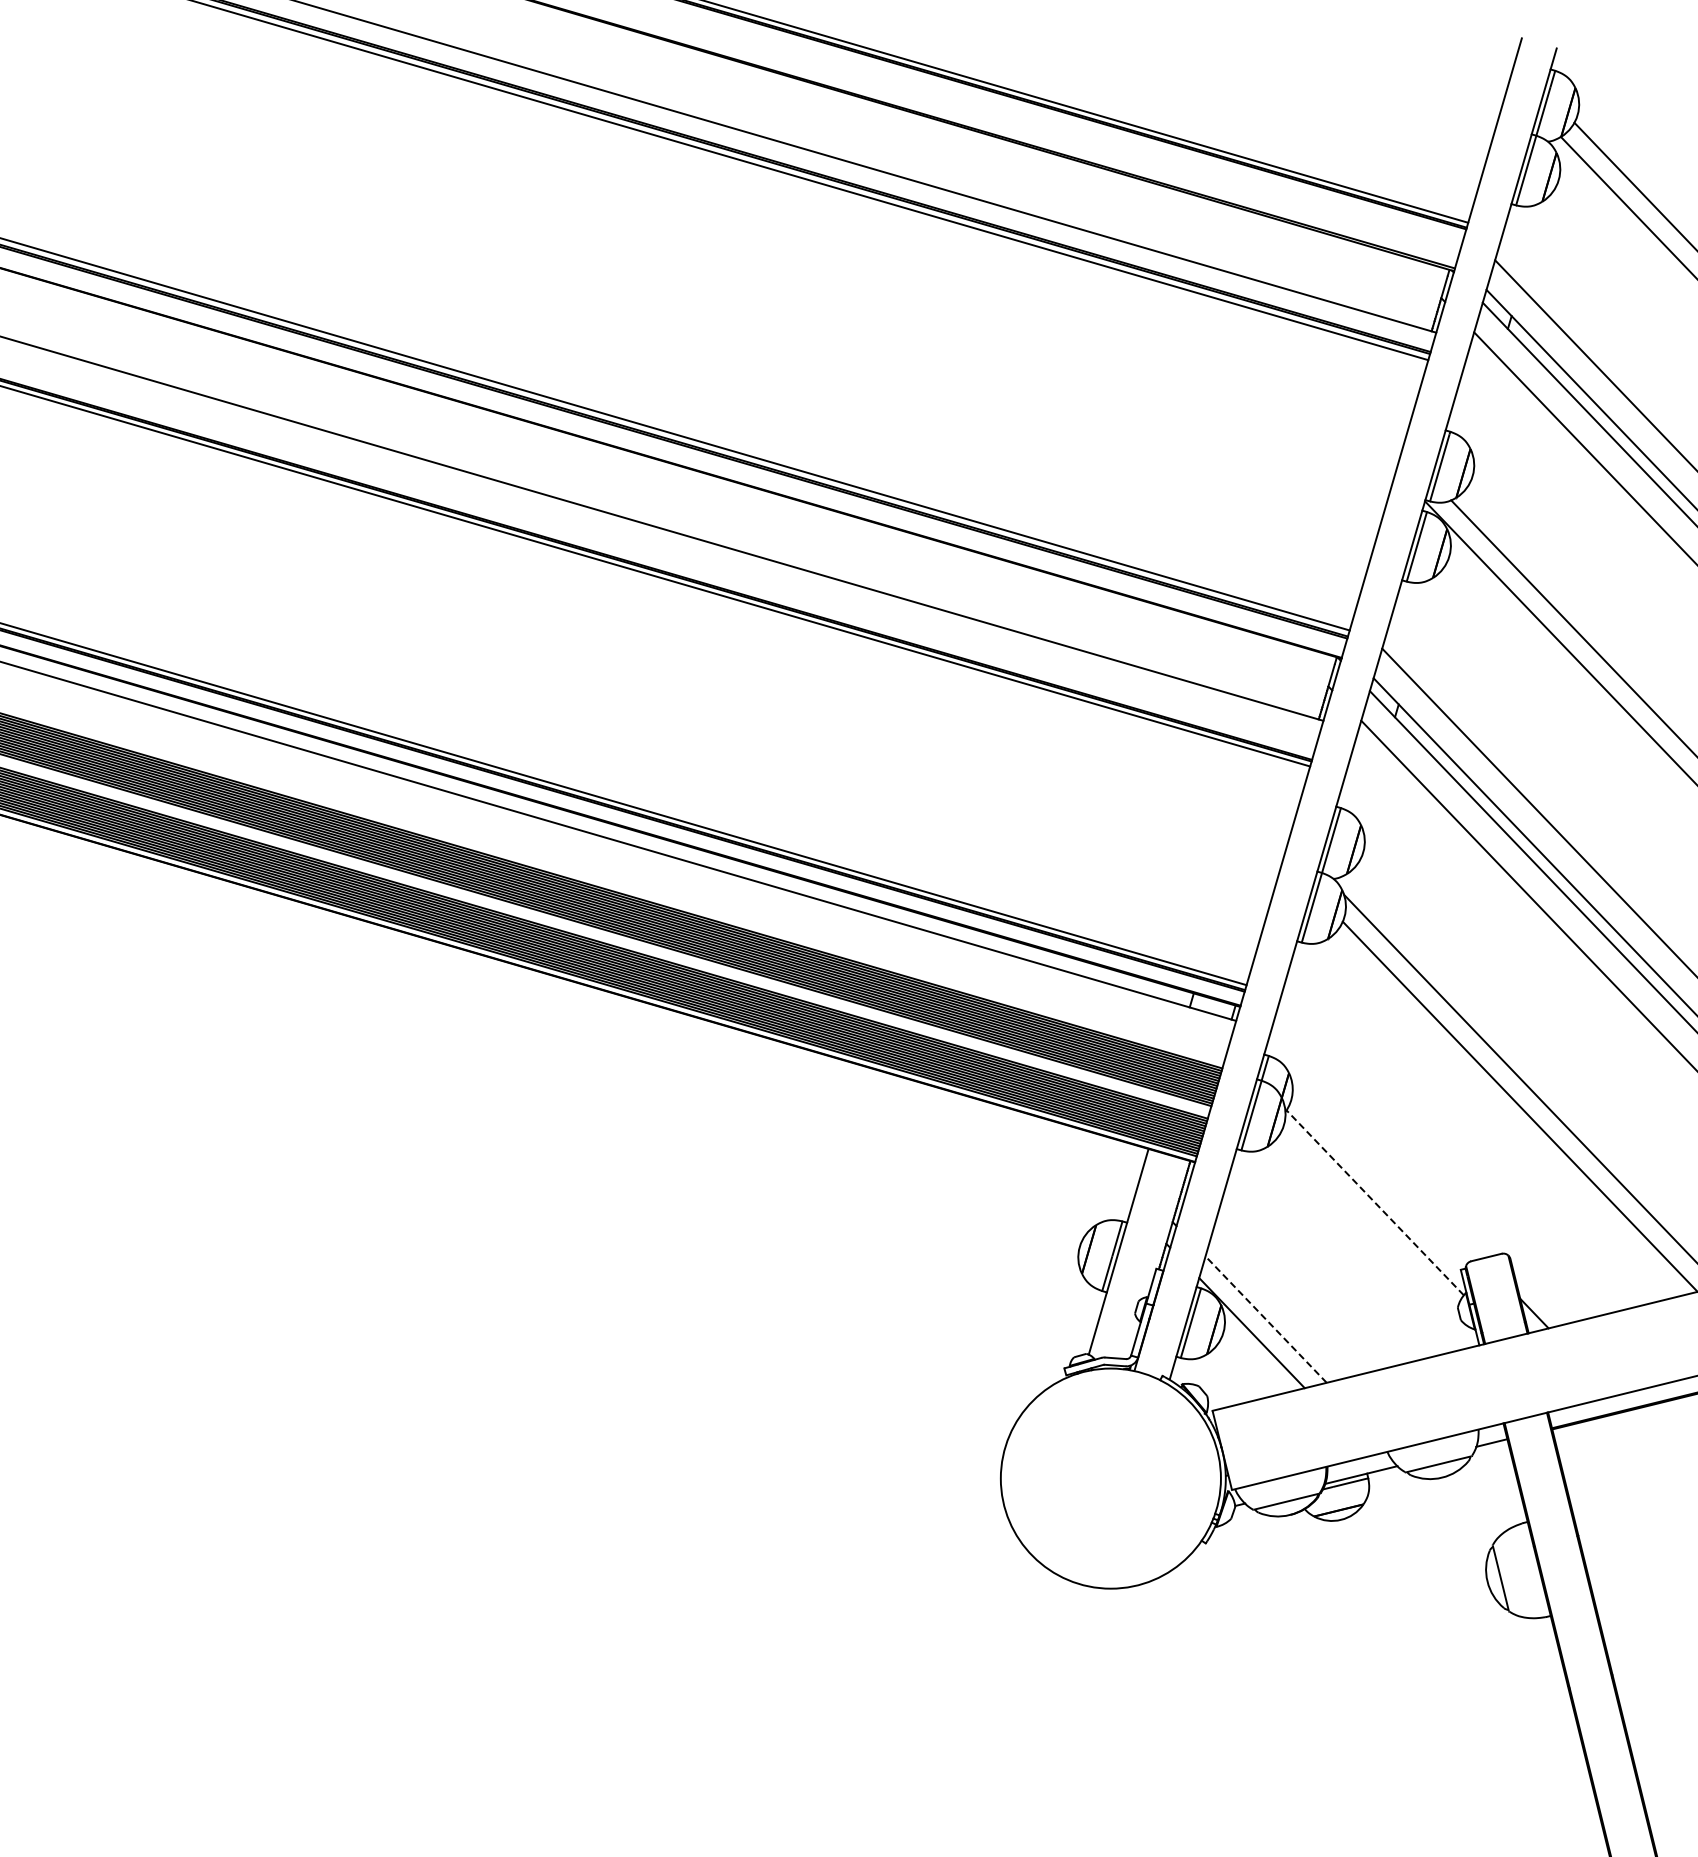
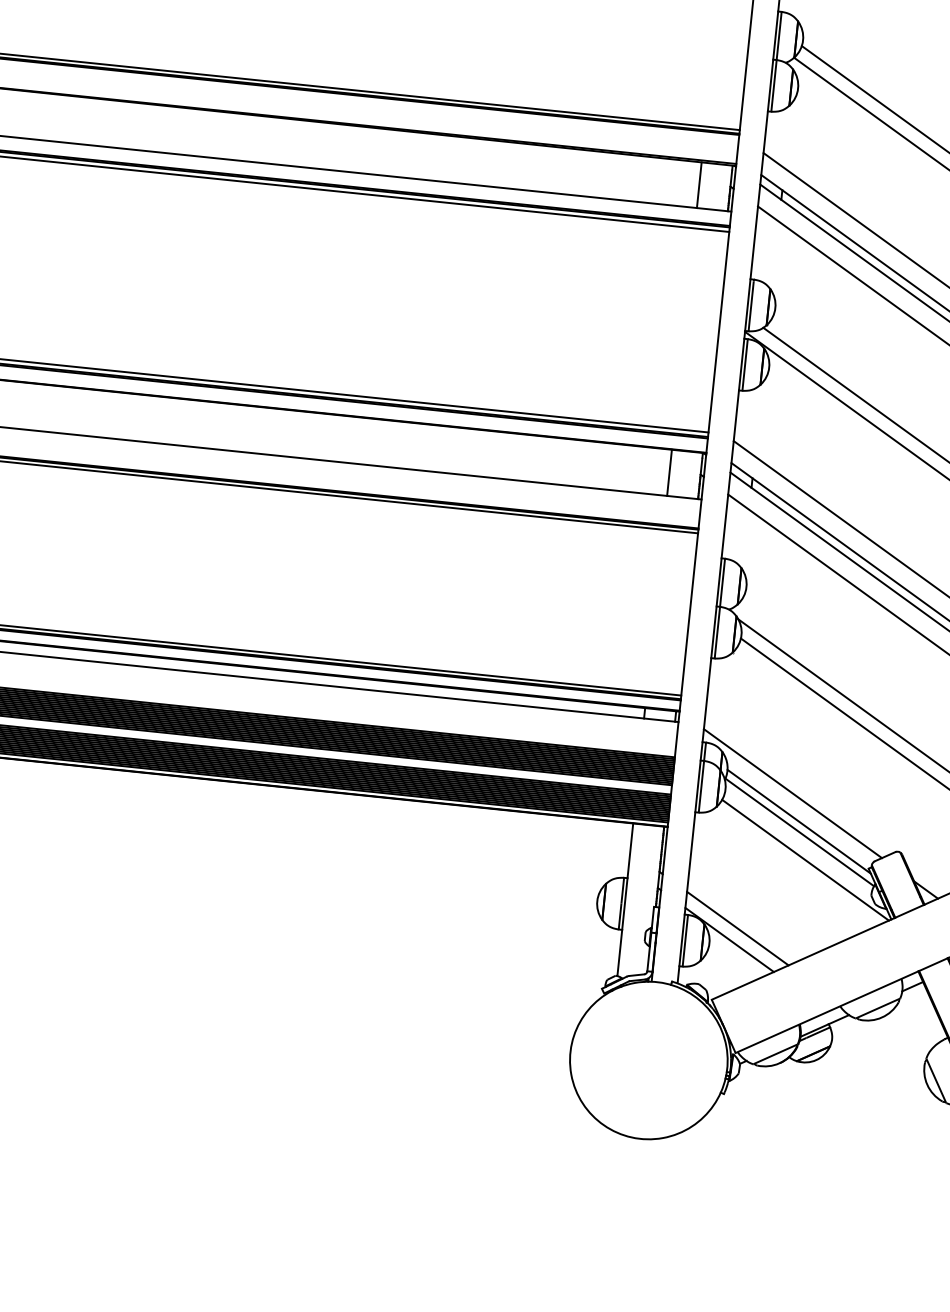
line: (1398, 288) -> (699, 185), added
line: (1286, 676) -> (669, 472), added
line: (1375, 1147) -> (792, 793), added
line: (1376, 1187) -> (798, 821), added
line: (1374, 1202) -> (799, 832), dashed -> solid
line: (1375, 1242) -> (805, 860), added
line: (1266, 1319) -> (738, 928), dashed -> solid

